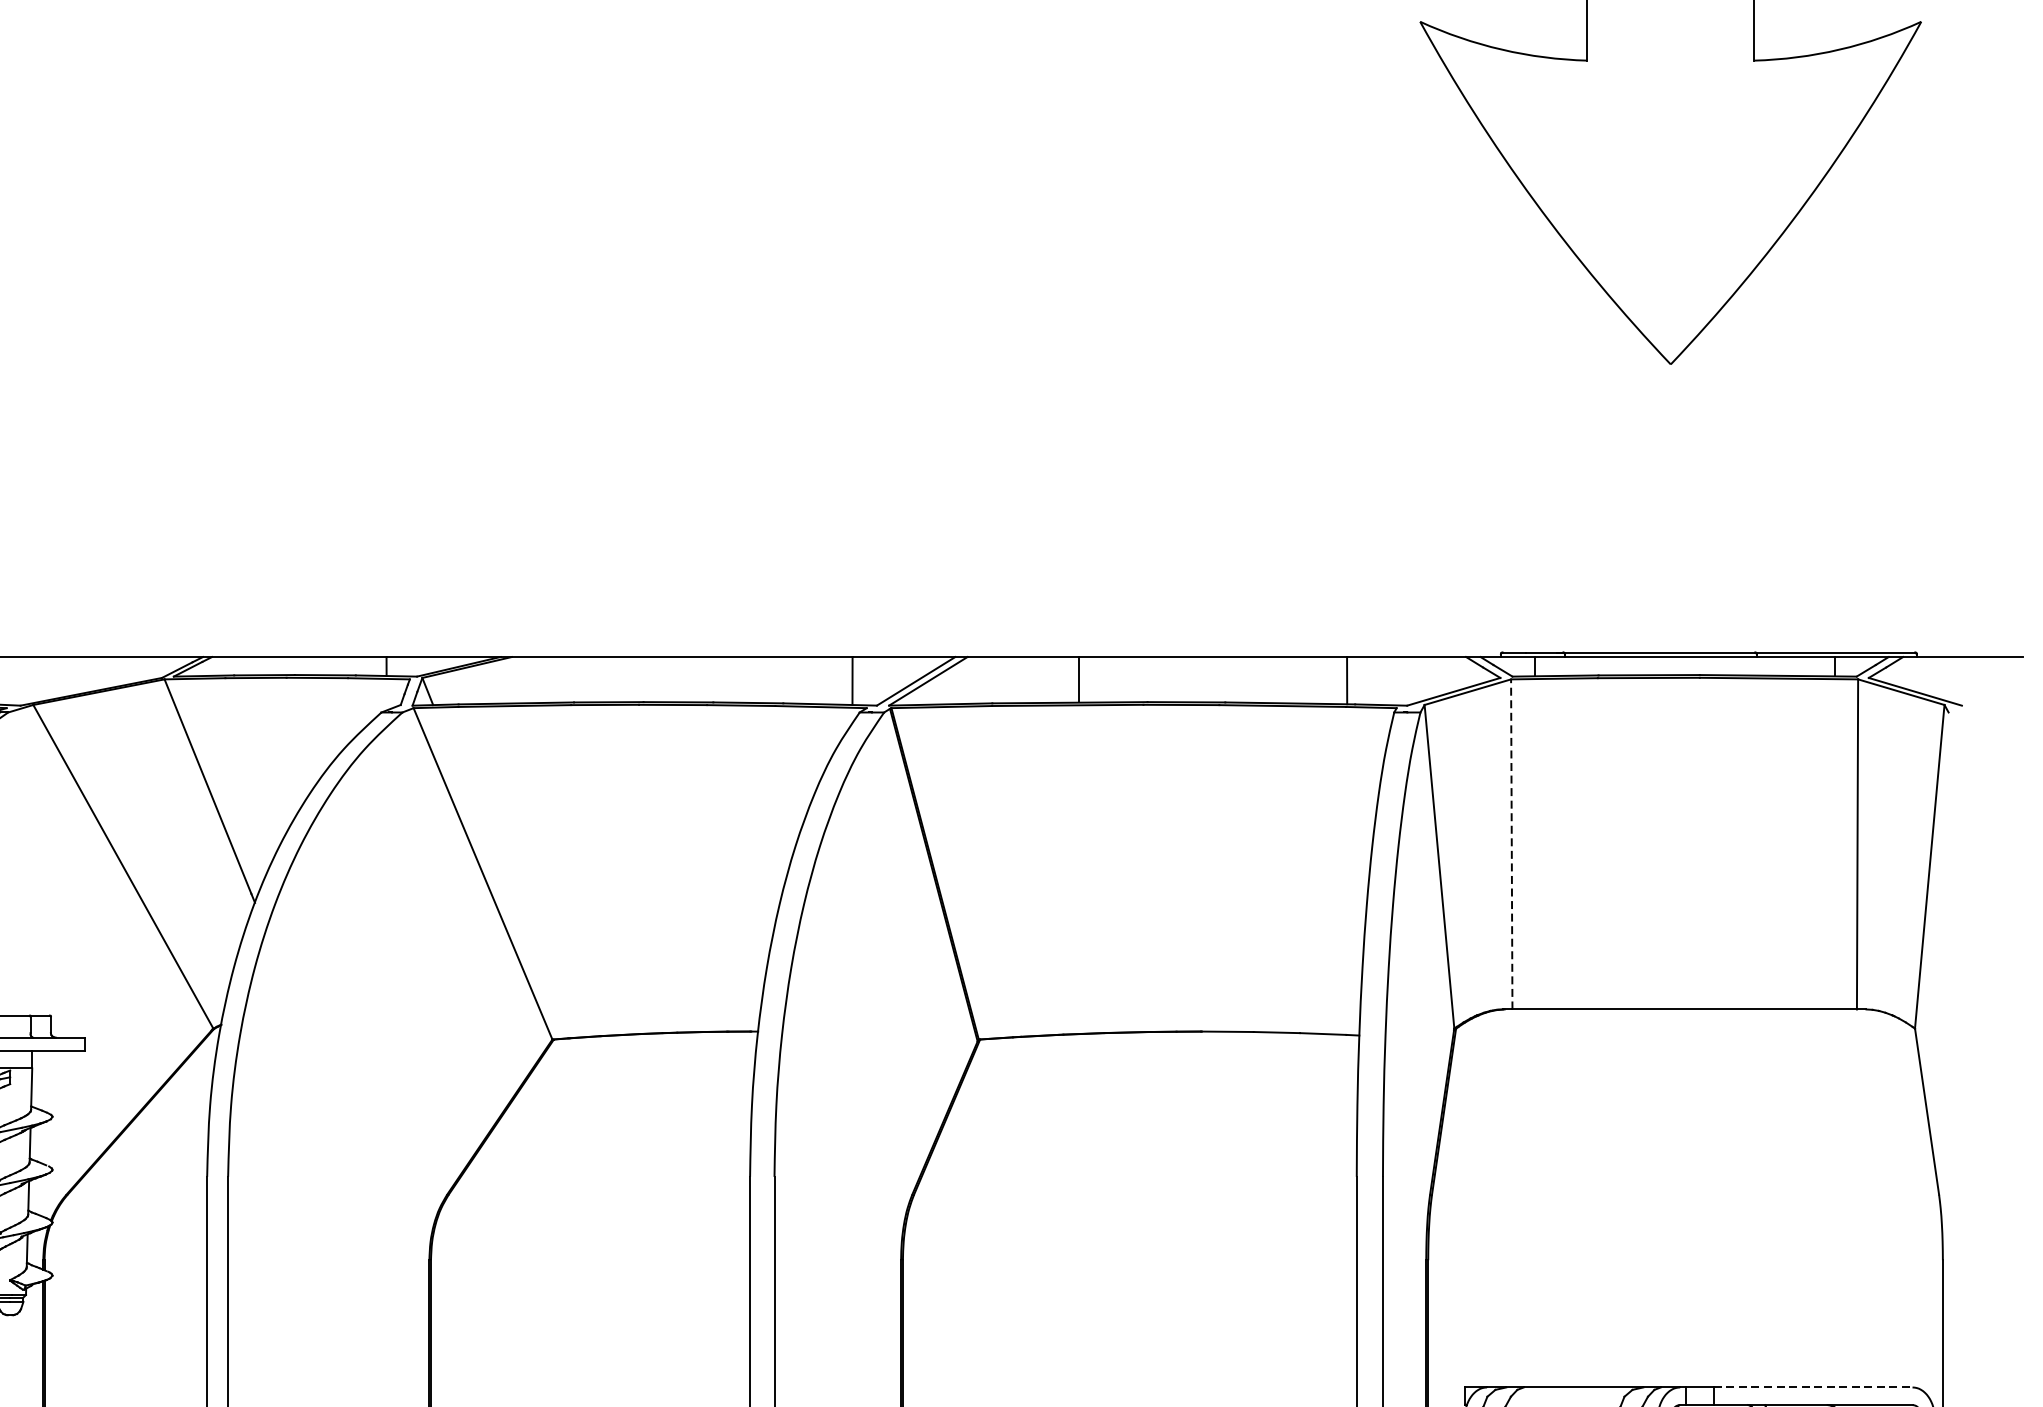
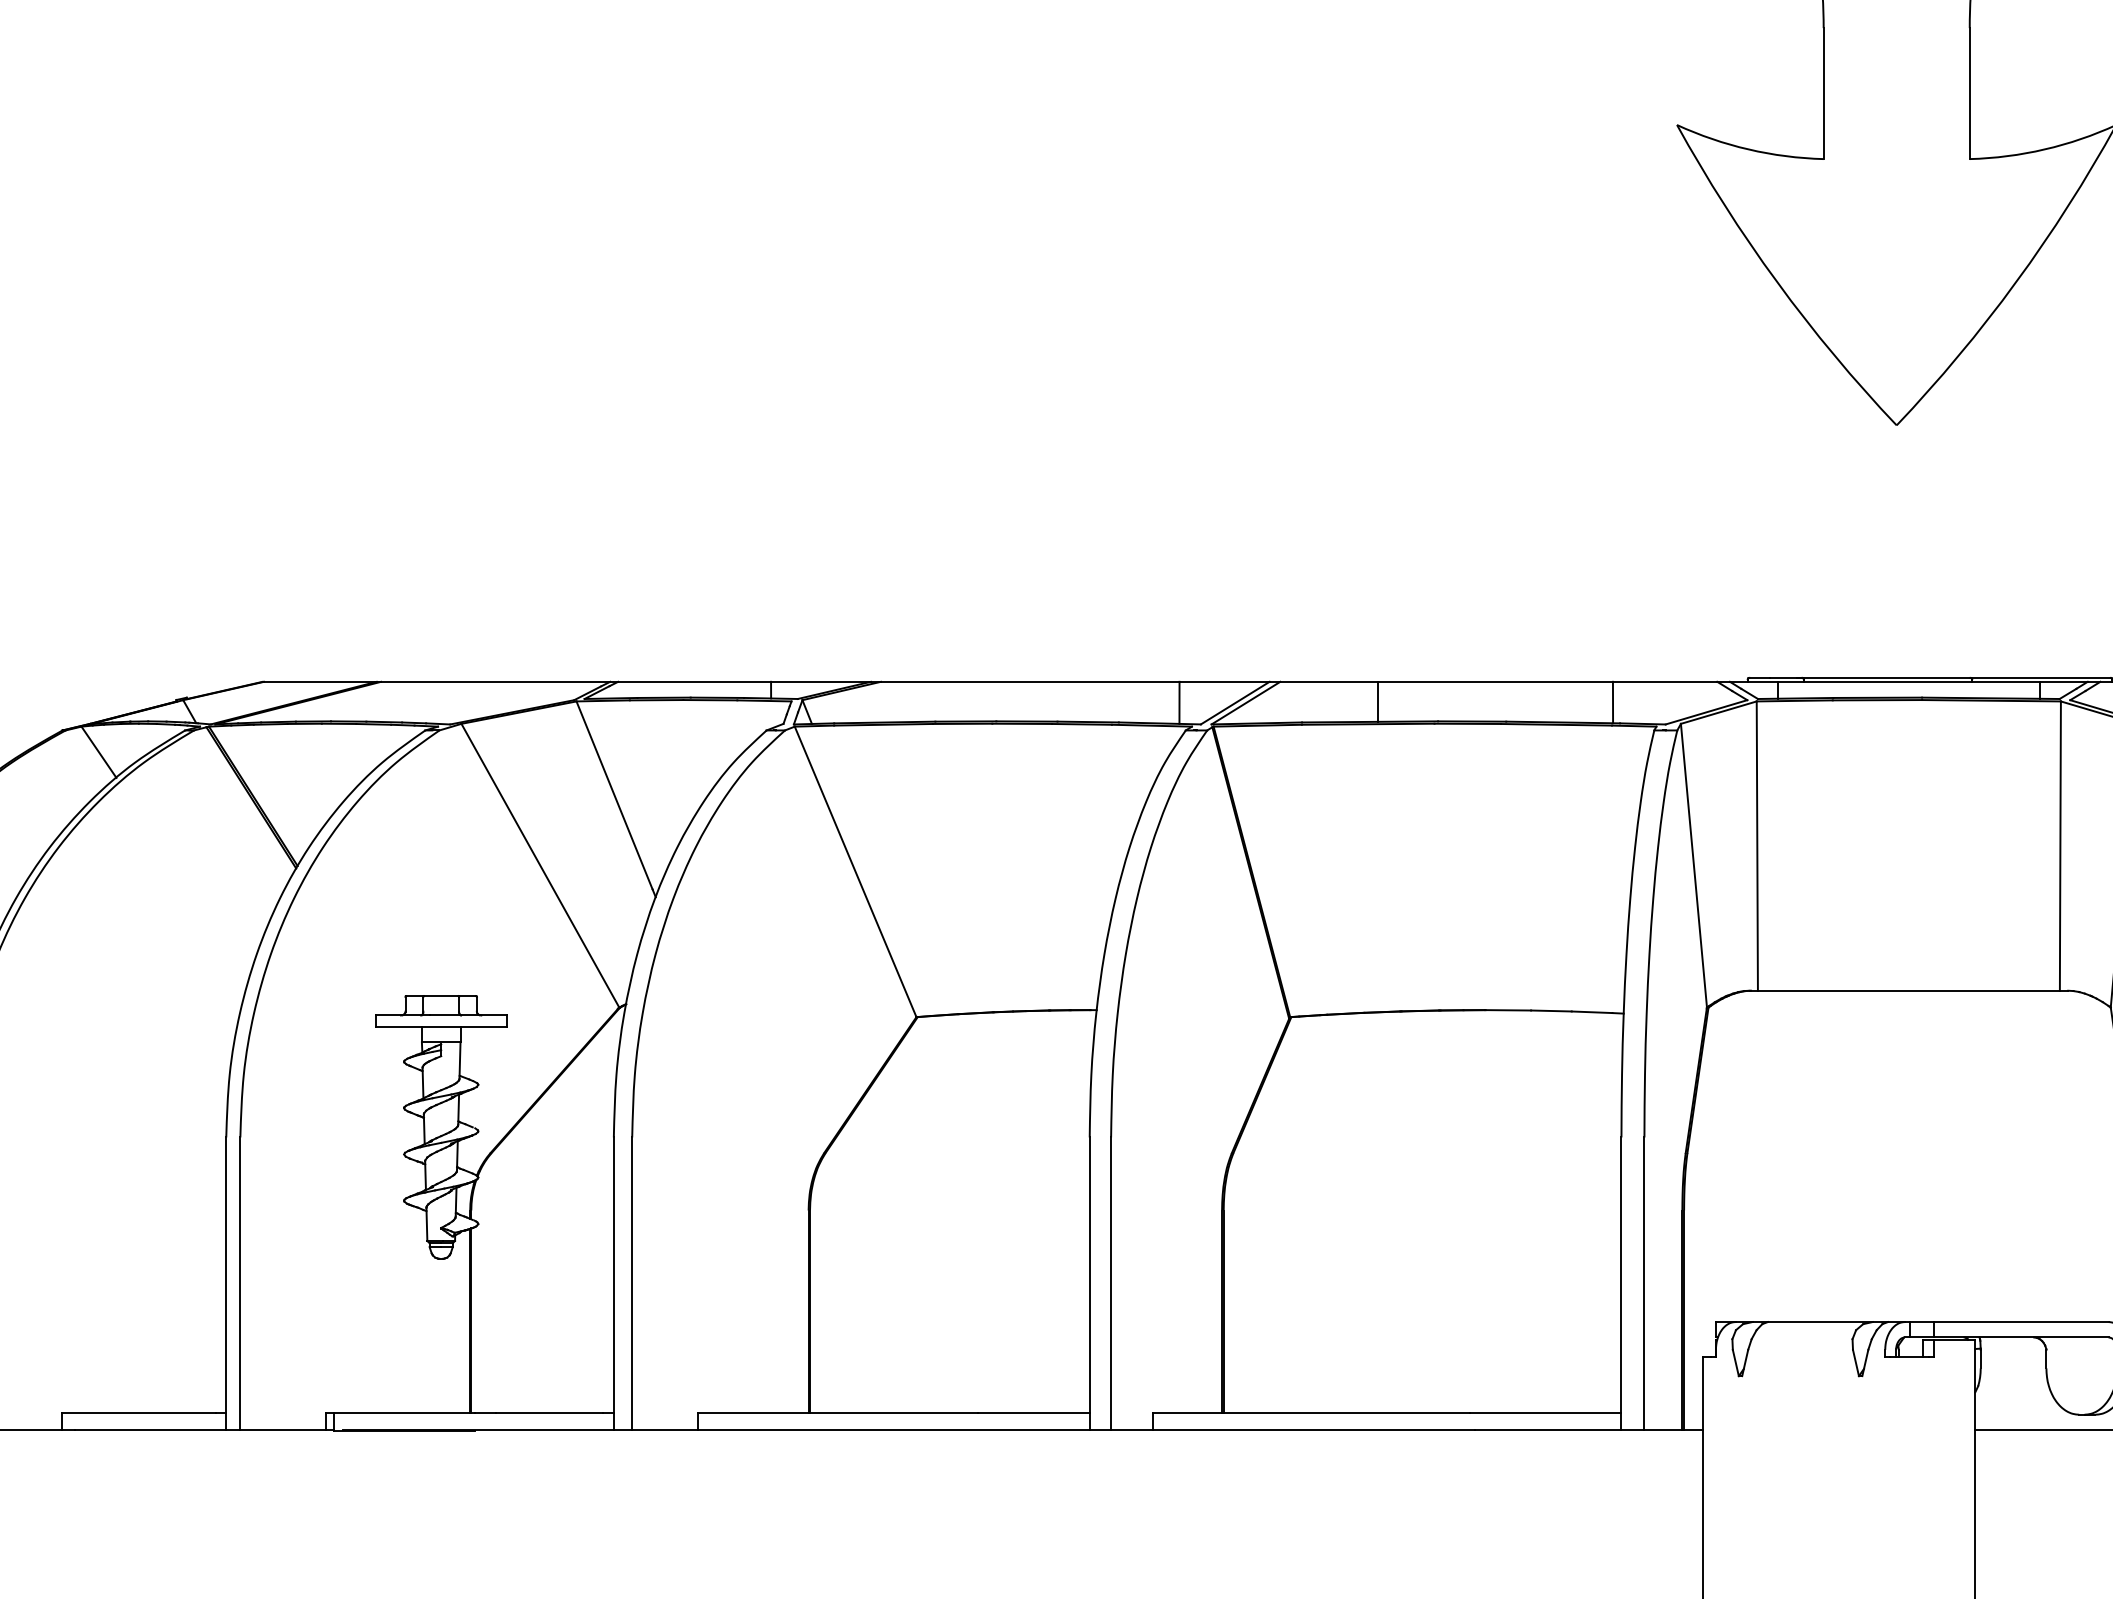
line: (1511, 844) -> (1757, 846), dashed -> solid
line: (1813, 1387) -> (2021, 1322), dashed -> solid

